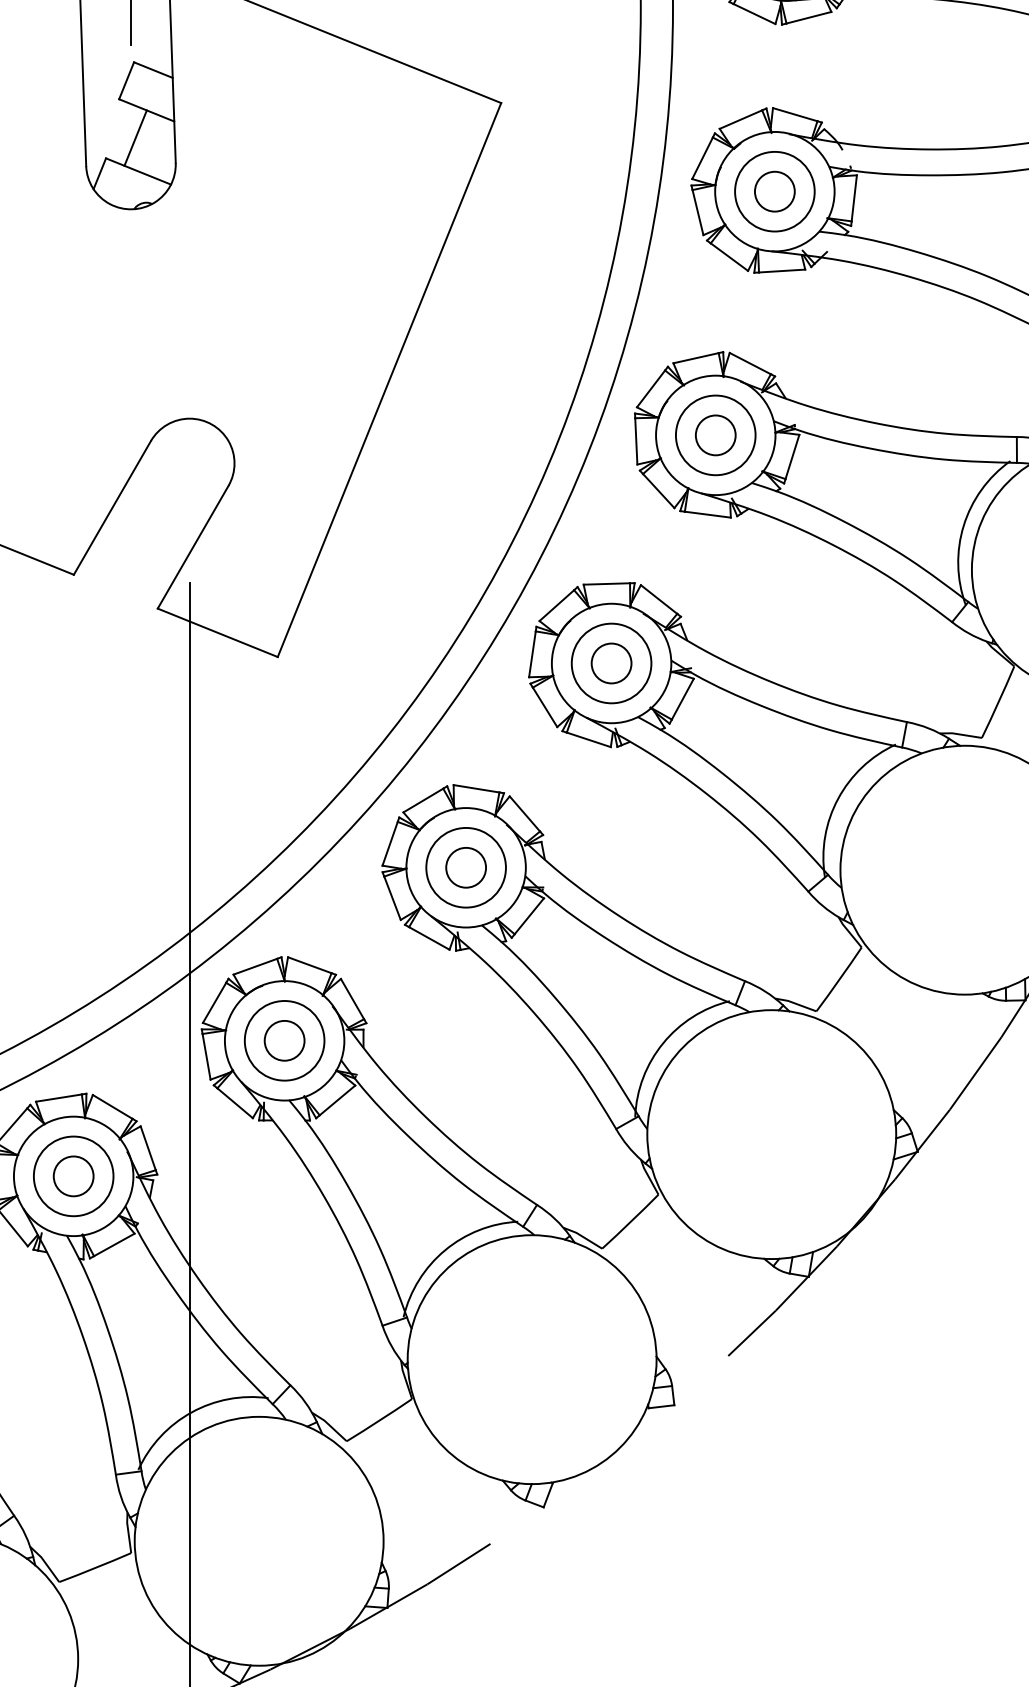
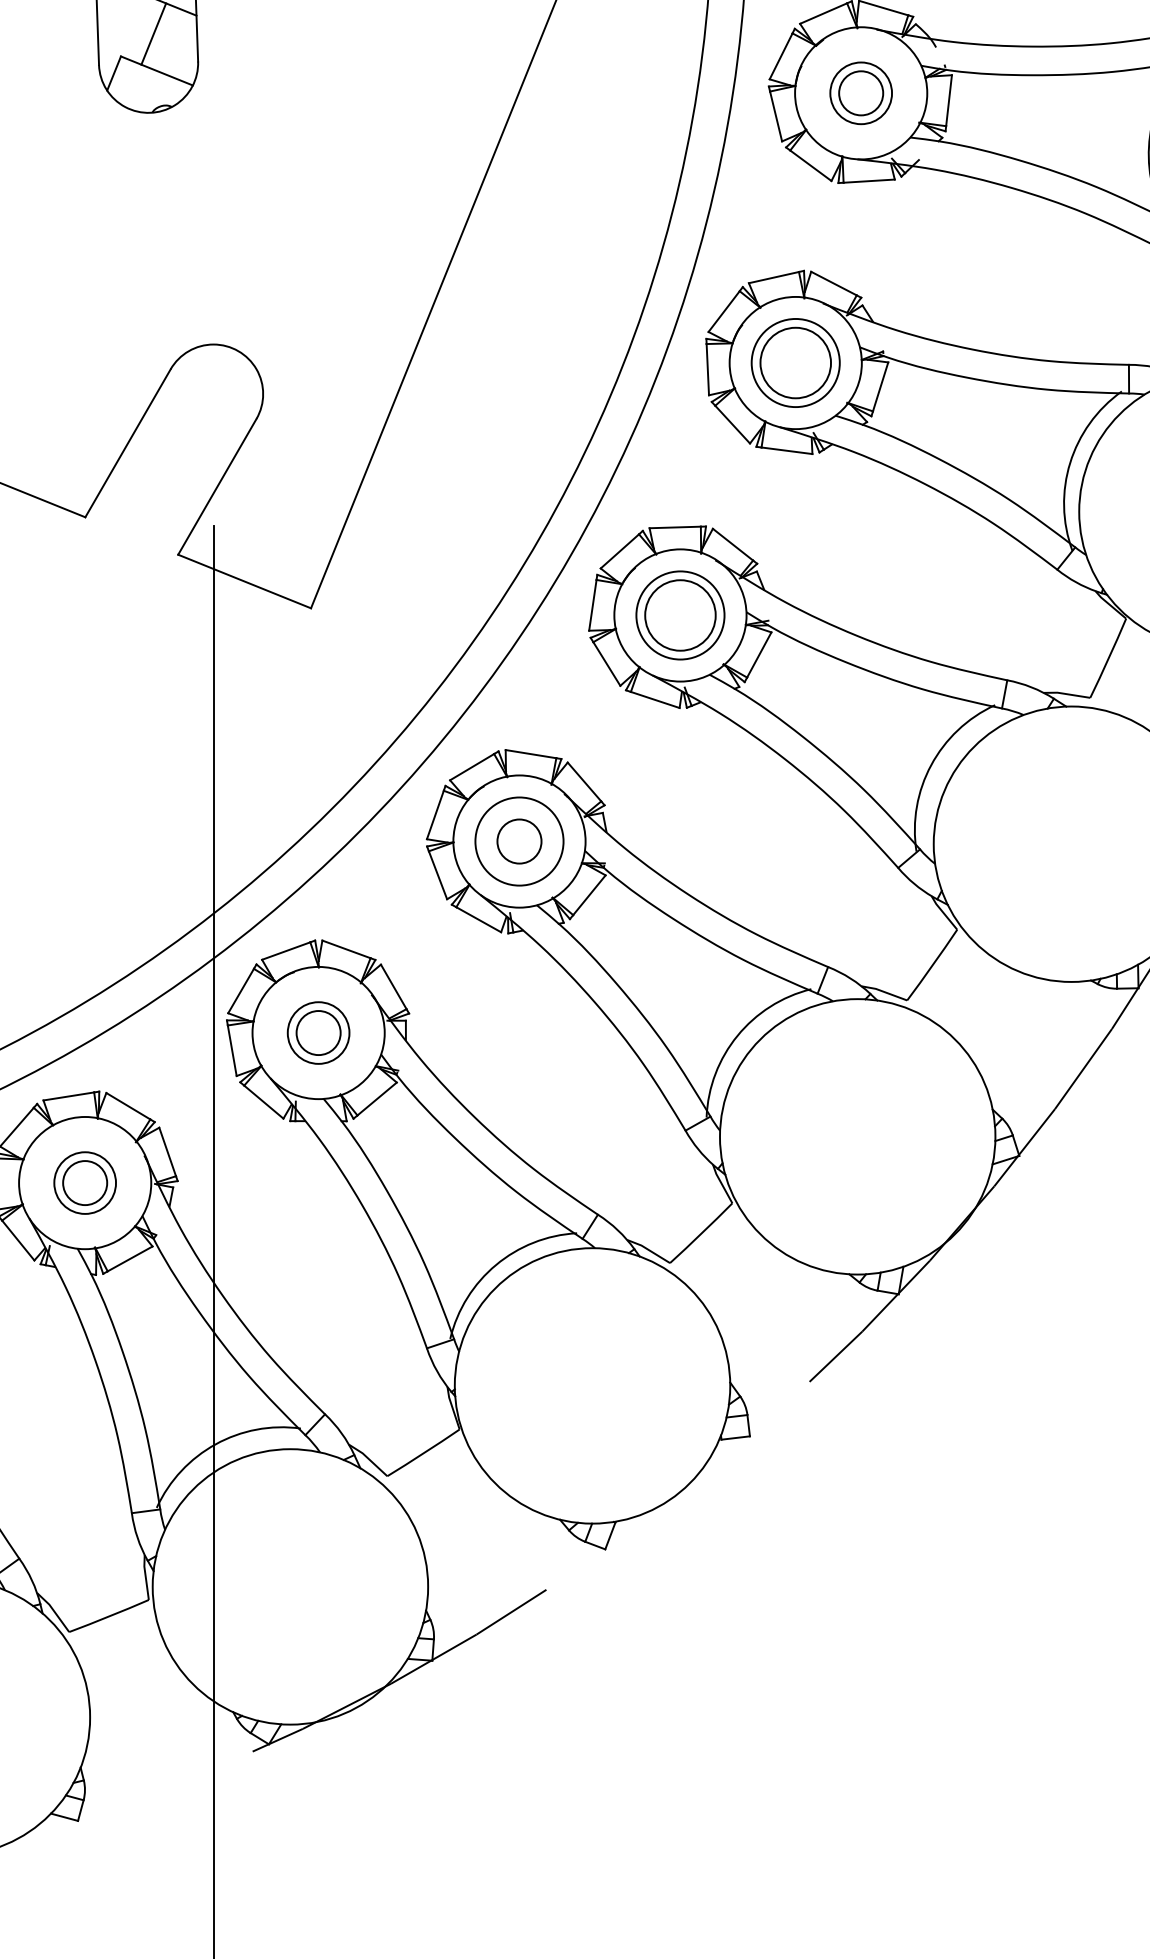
circle: (775, 191) -> (861, 93), size x0.7
circle: (715, 435) -> (795, 363), size x1.6
circle: (611, 663) -> (680, 615), size x1.6
circle: (284, 1040) -> (318, 1032), size x0.7
circle: (73, 1176) -> (85, 1183), size x0.7

